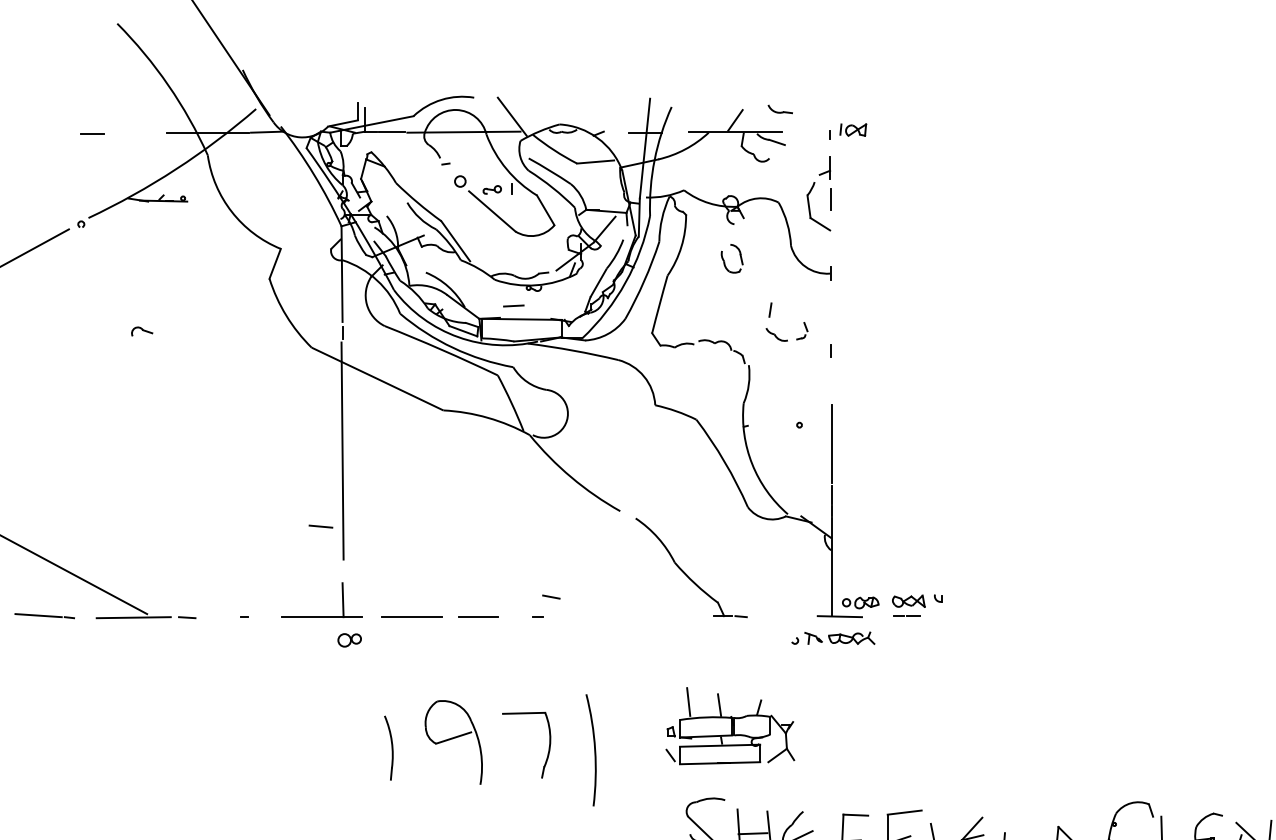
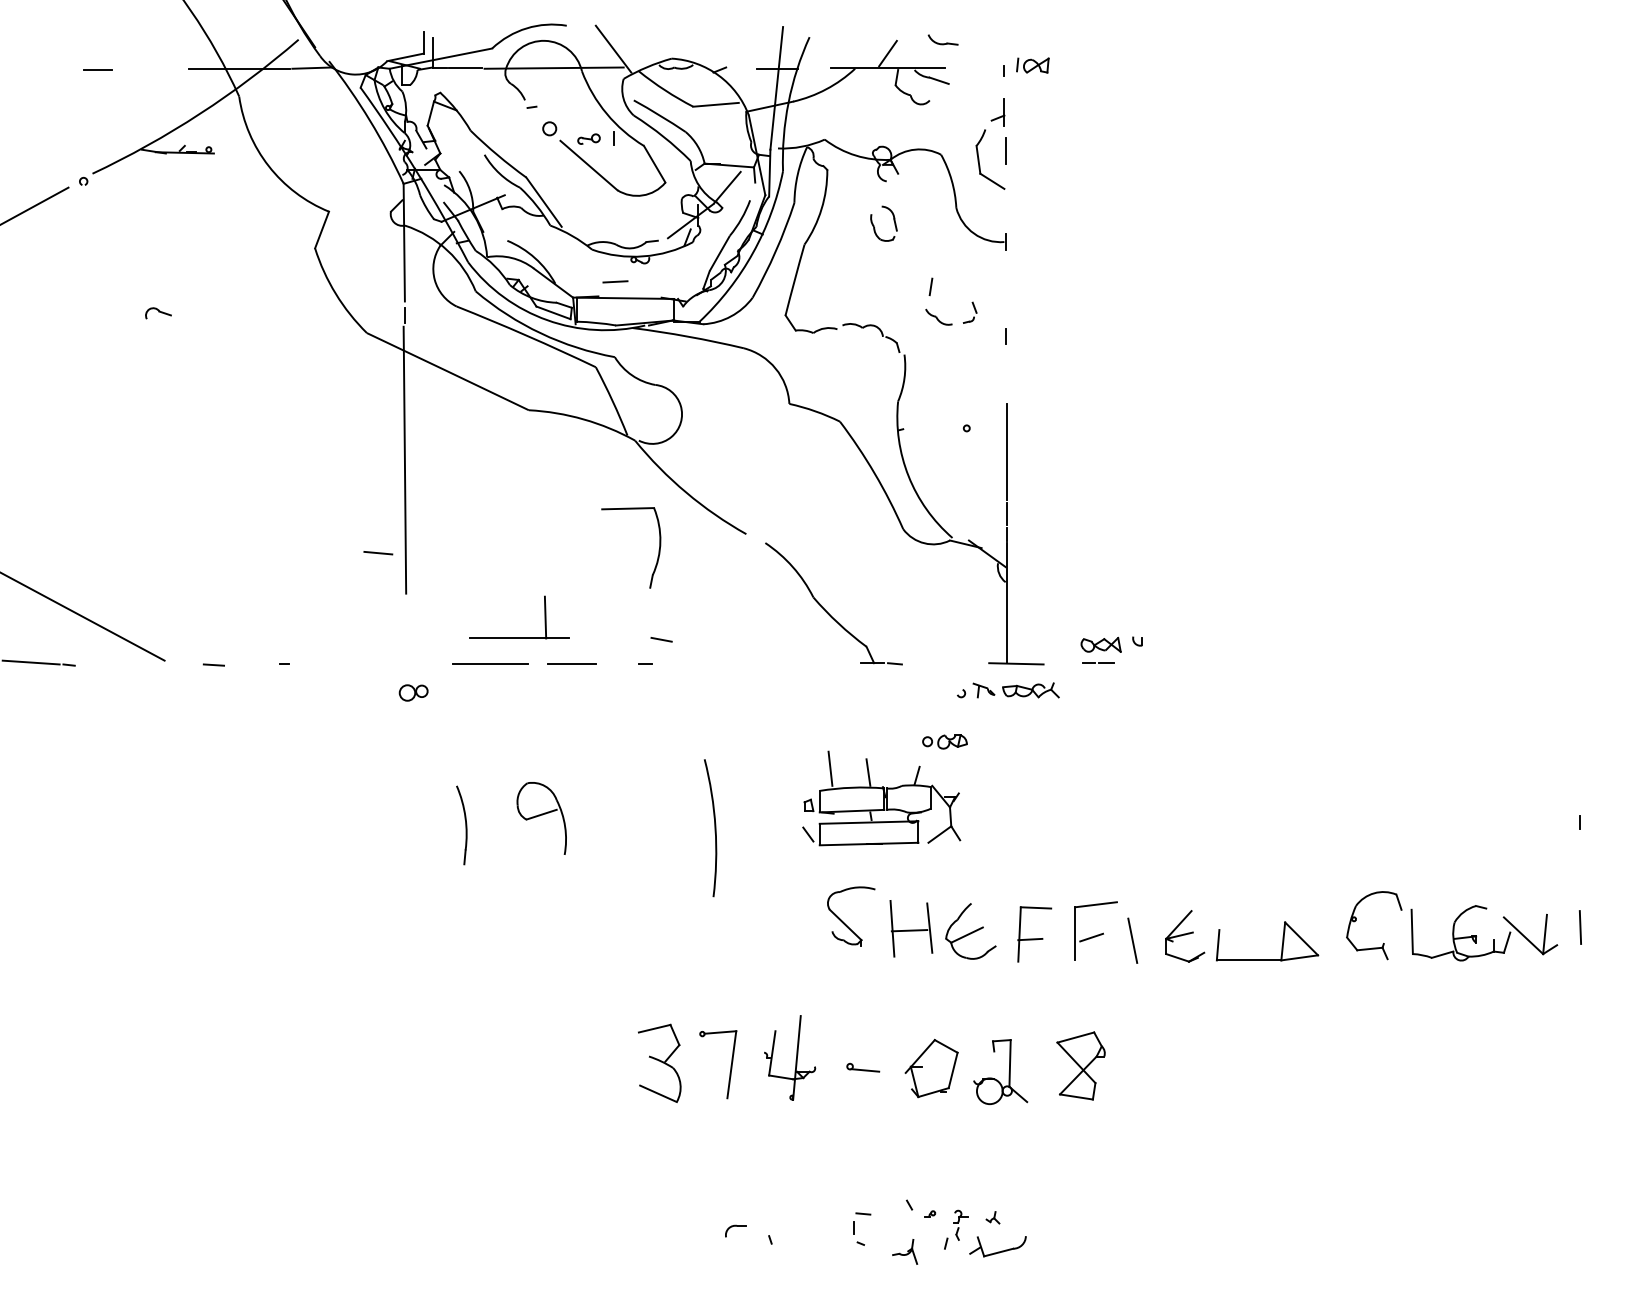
part: (860, 602) -> (944, 741), moved
part: (321, 616) -> (519, 637), moved
line: (133, 617) -> (147, 664), removed
part: (453, 742) -> (541, 818), size x0.7
part: (548, 746) -> (658, 549), moved

